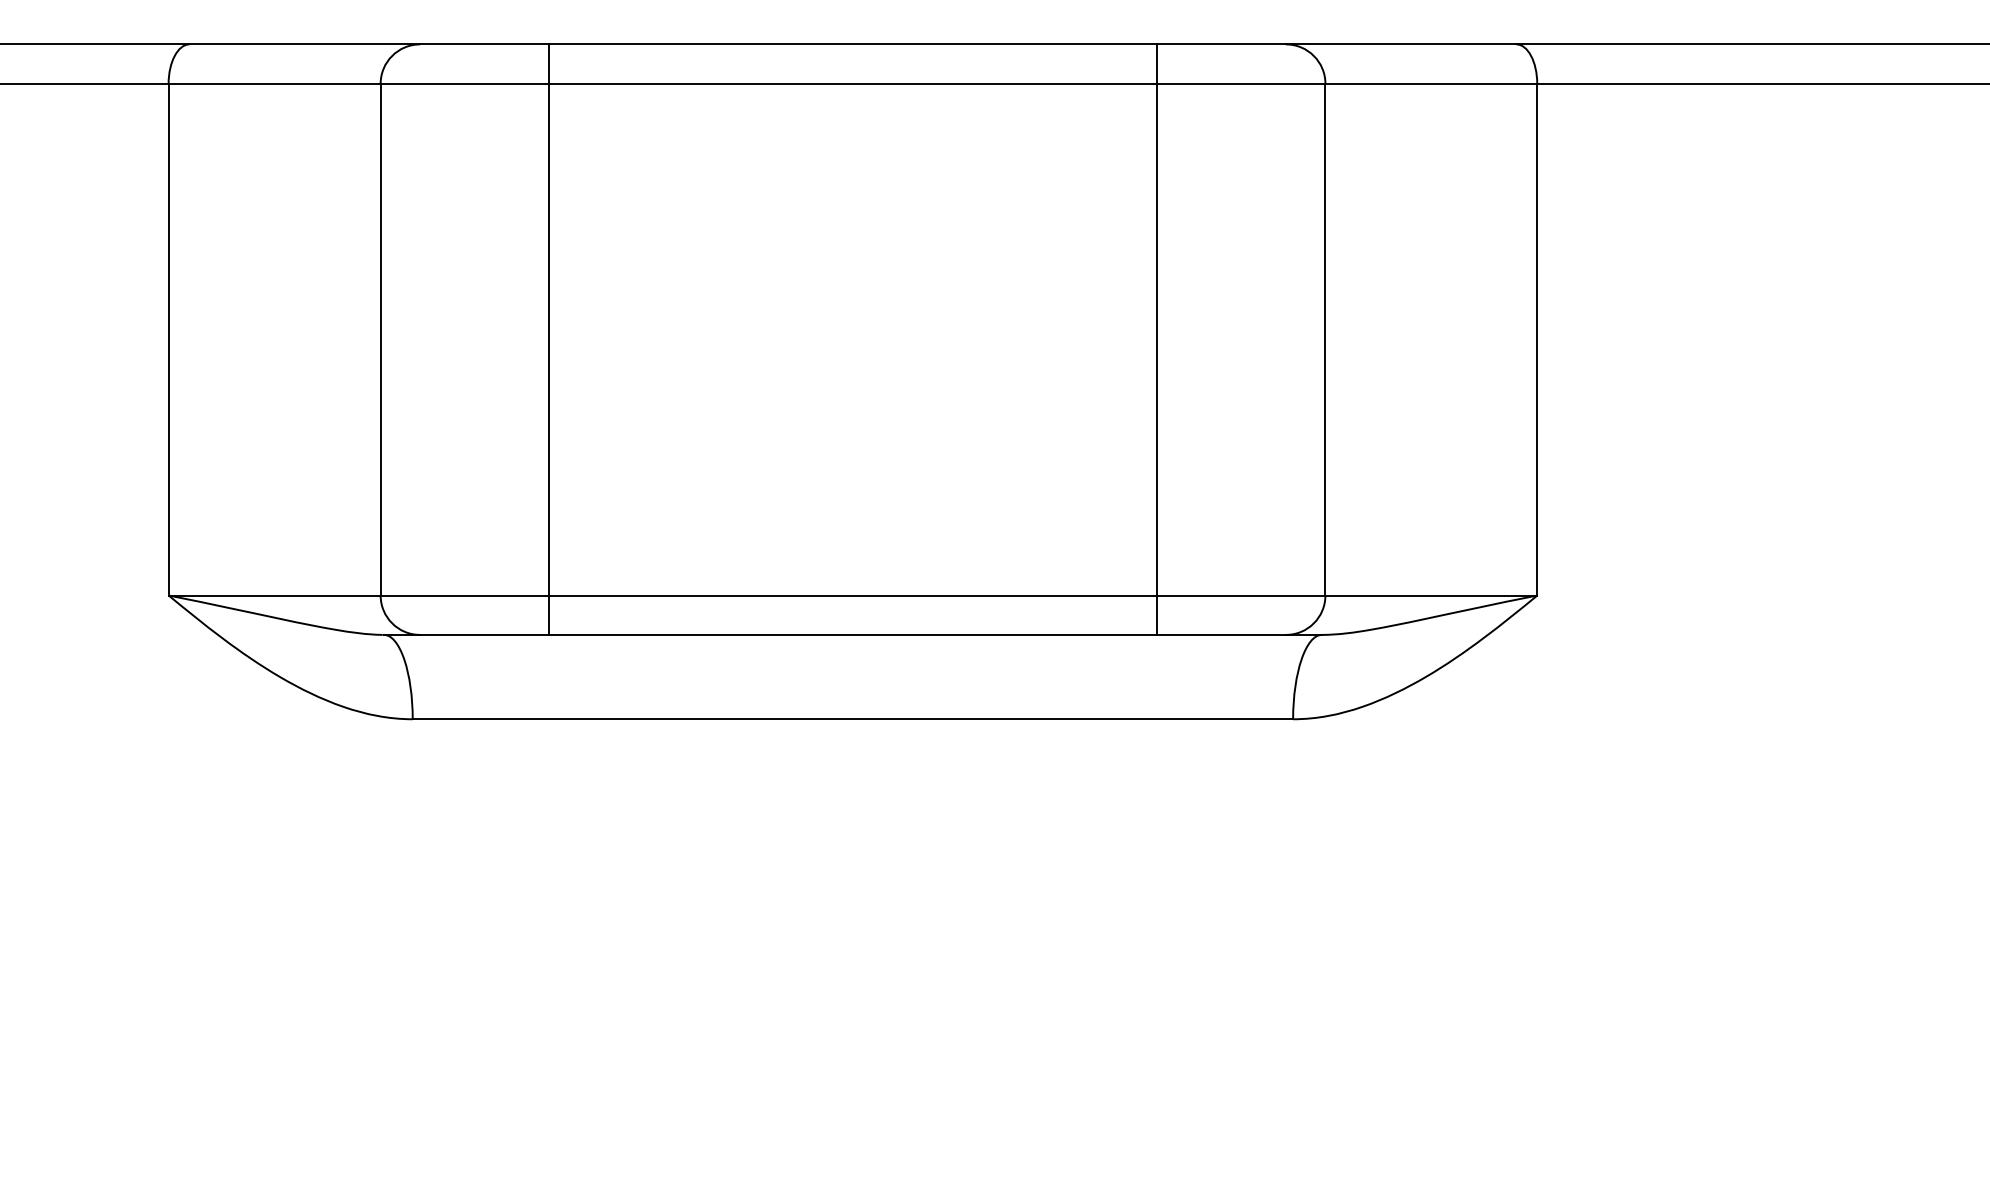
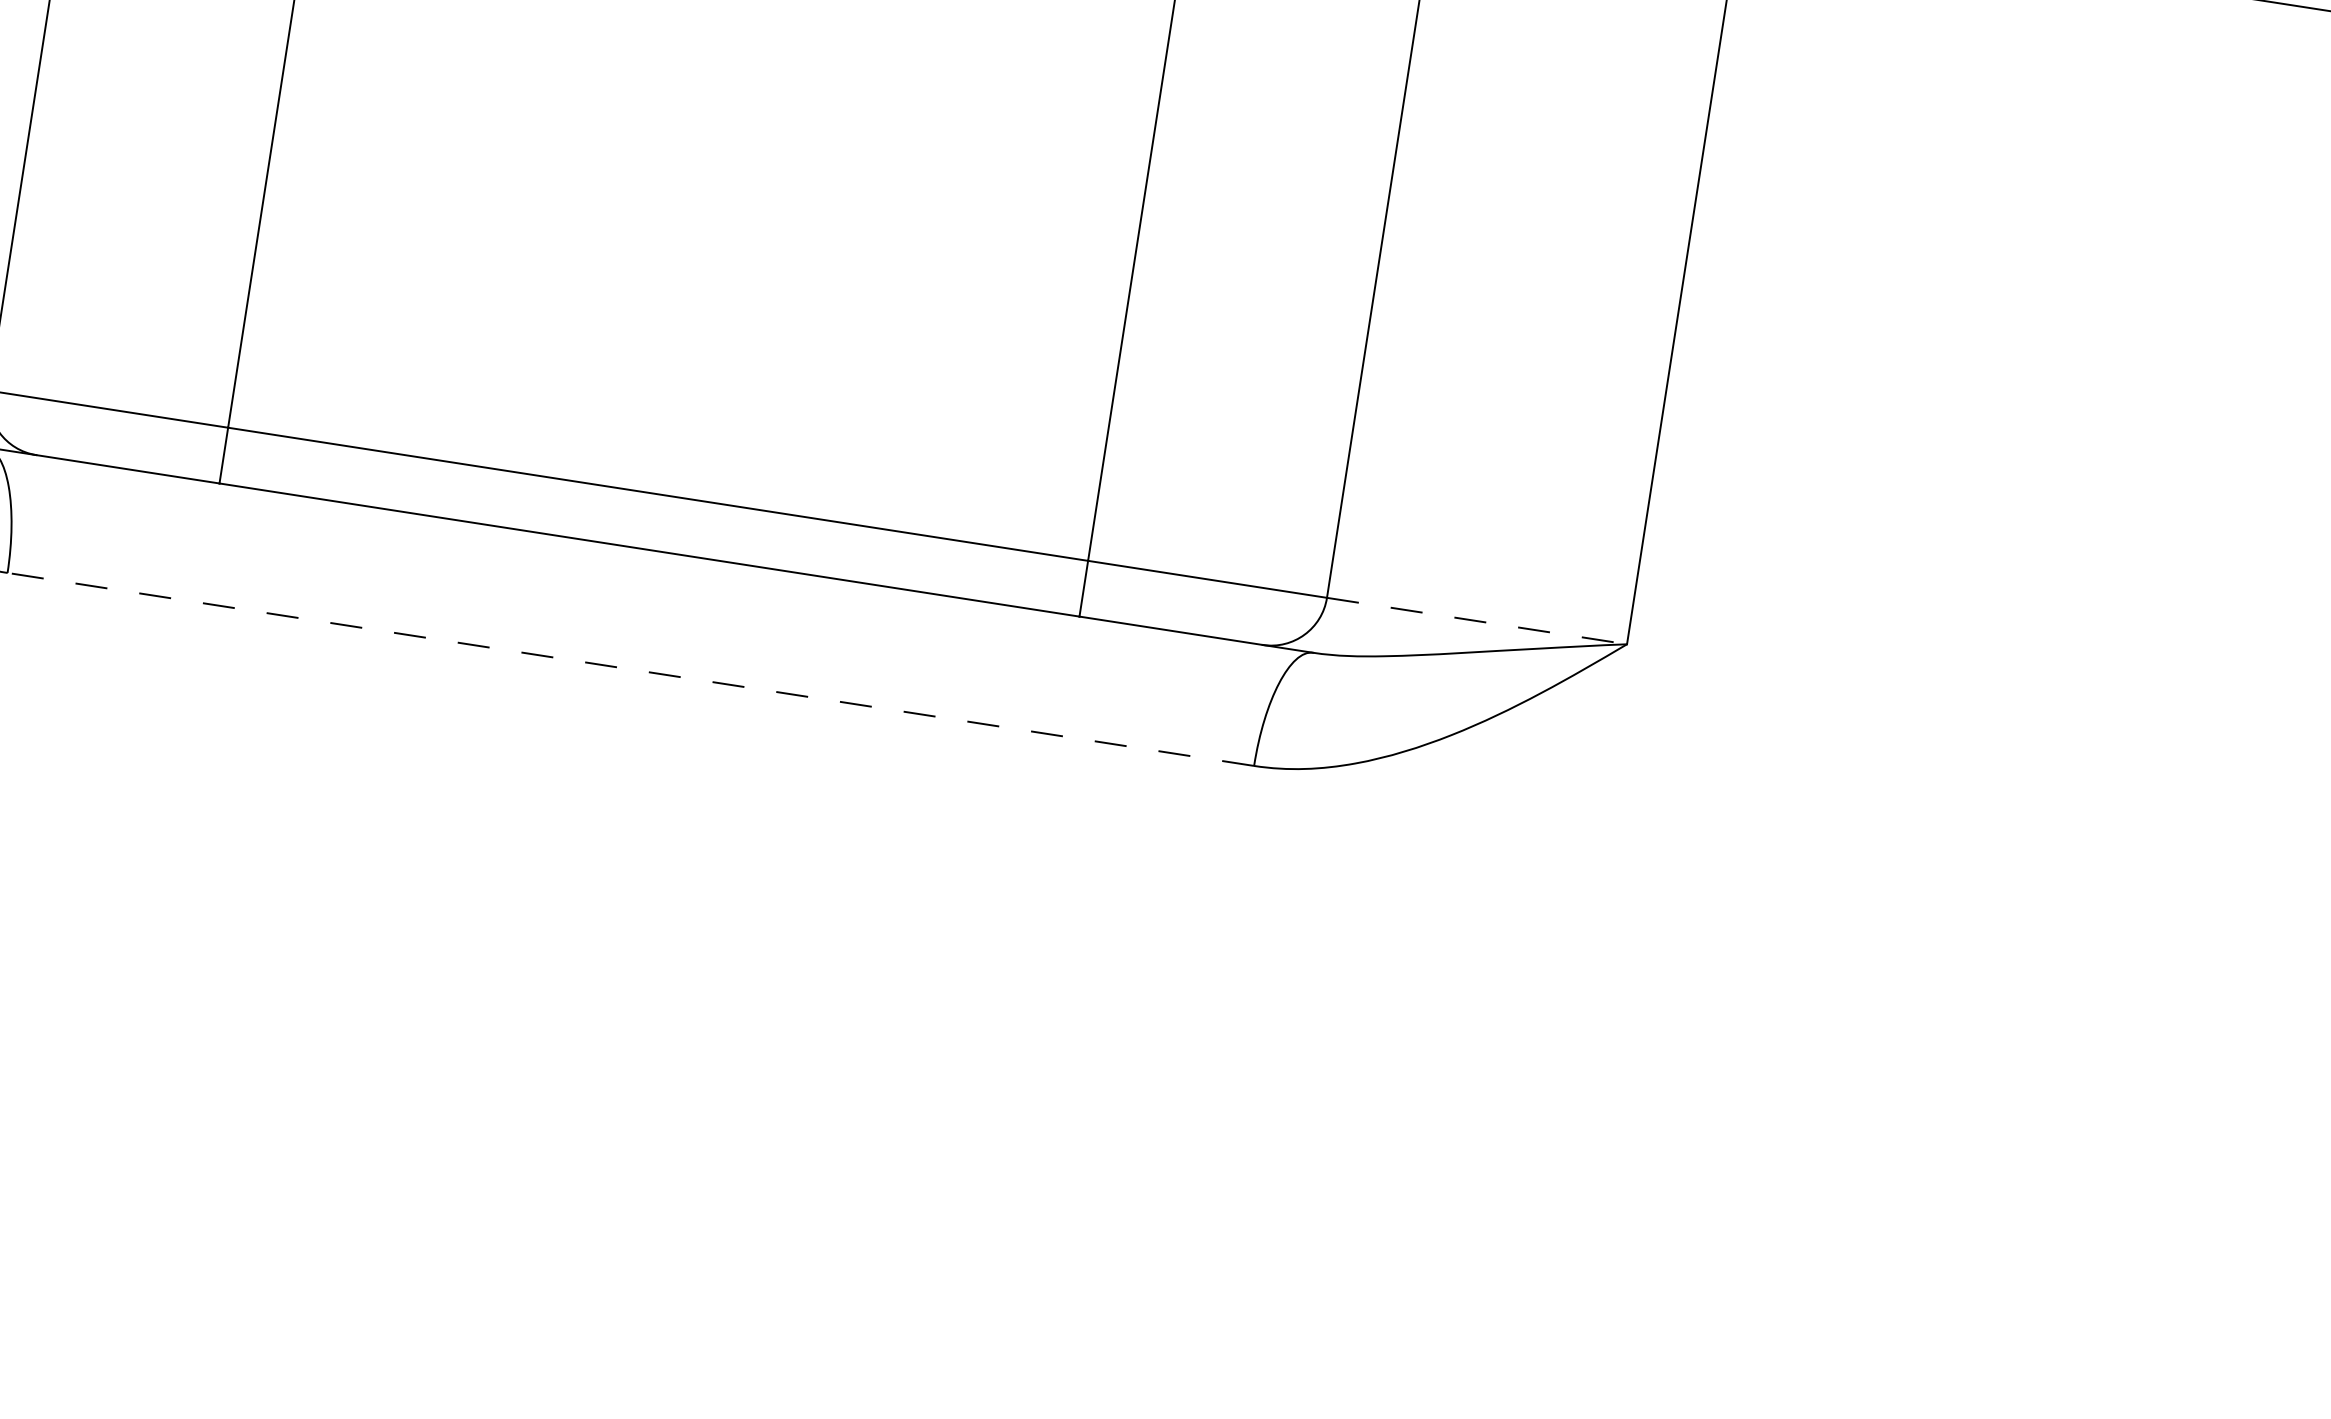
line: (1431, 595) -> (1477, 621), solid -> dashed
line: (852, 719) -> (630, 669), solid -> dashed

